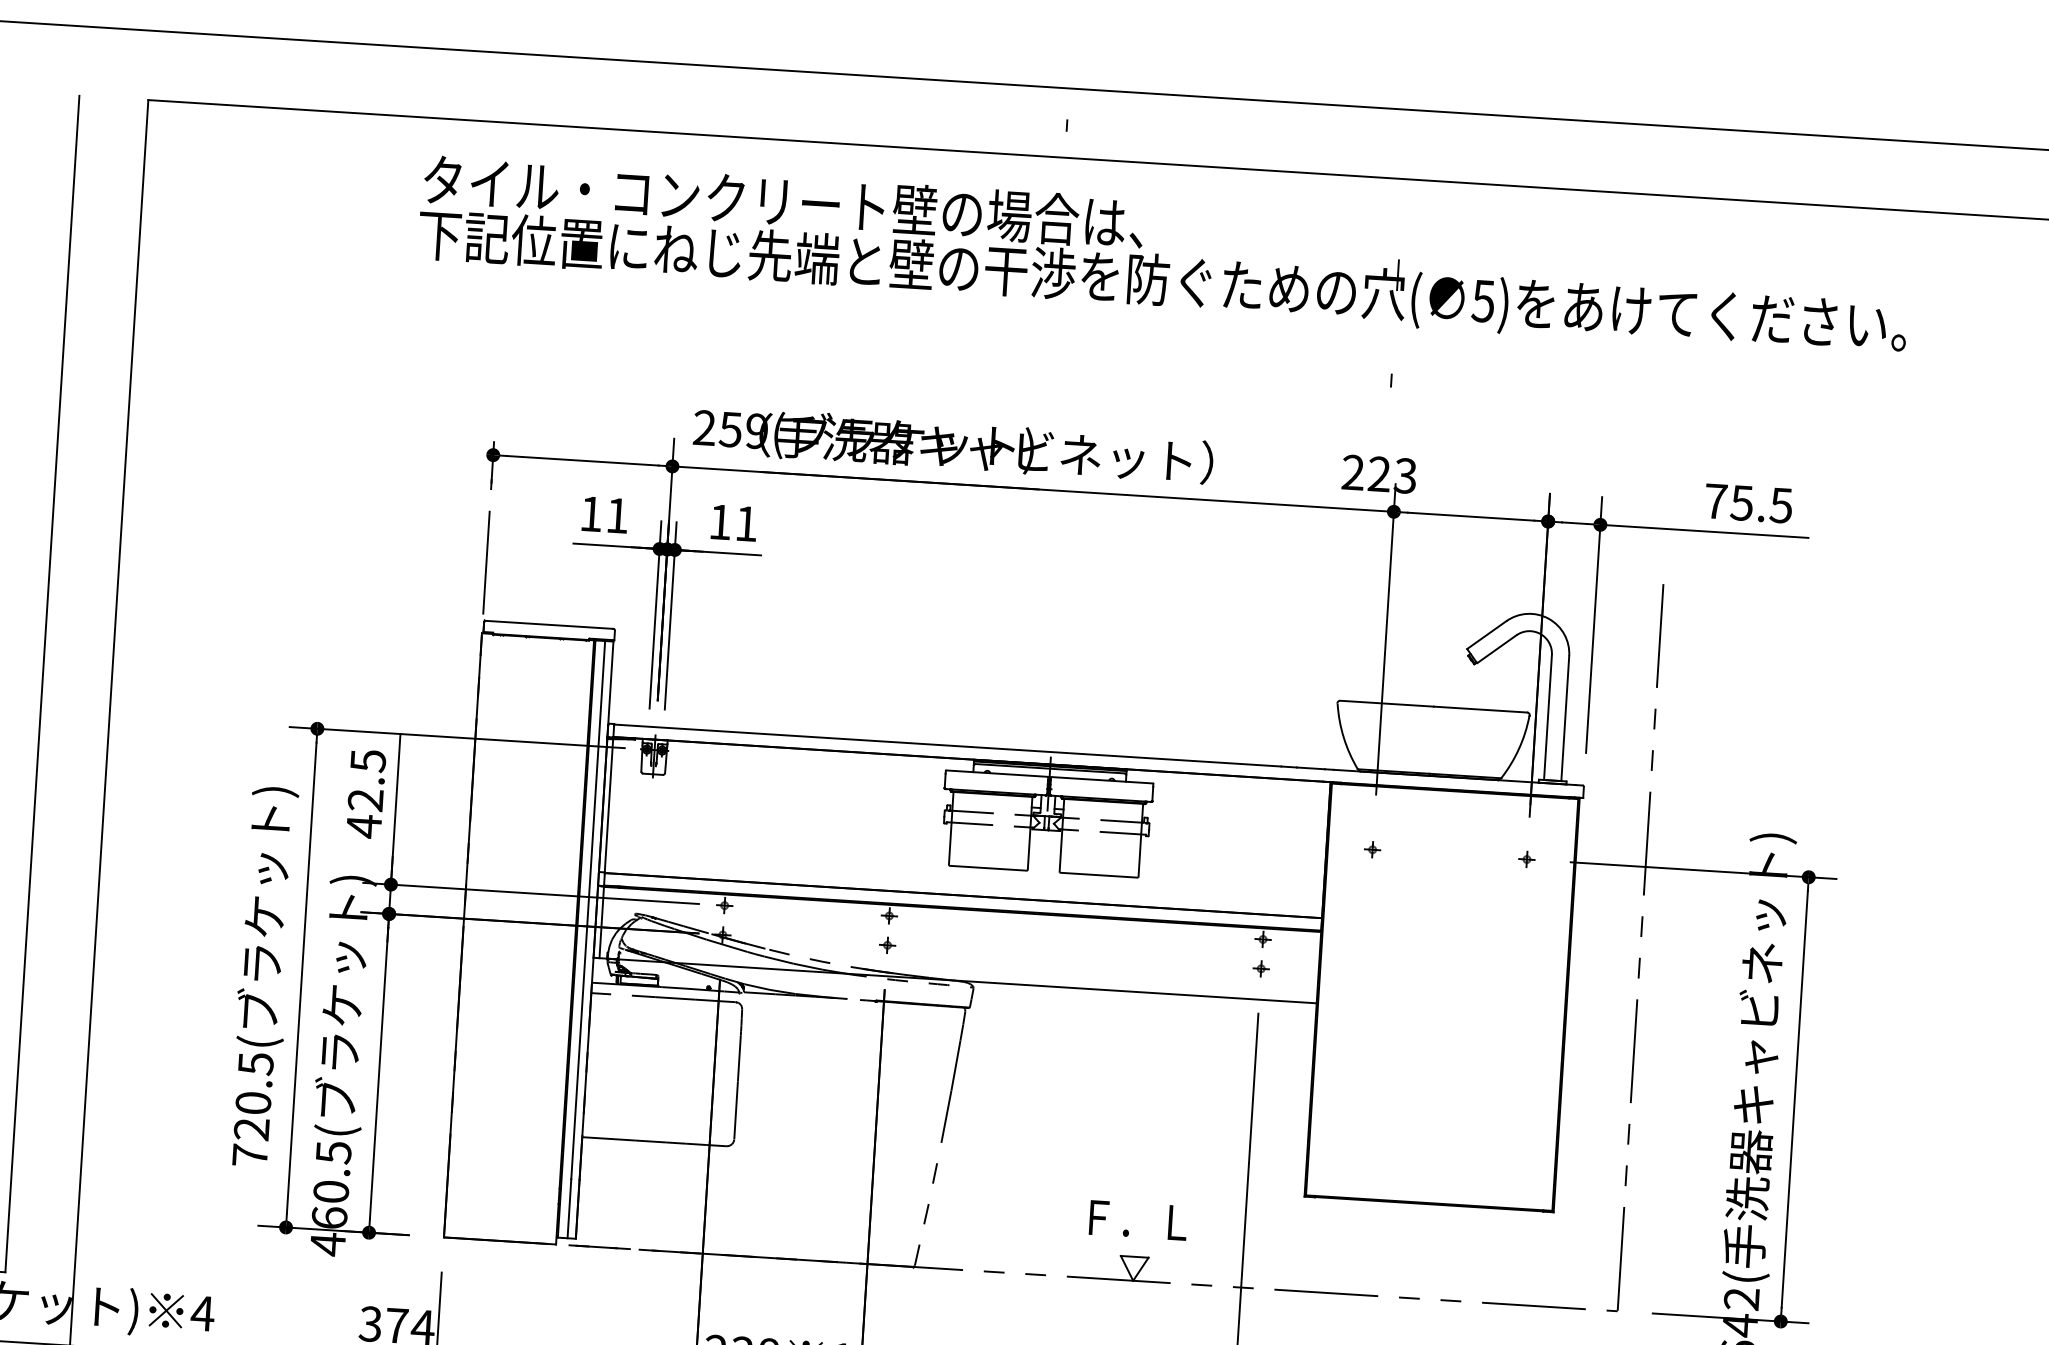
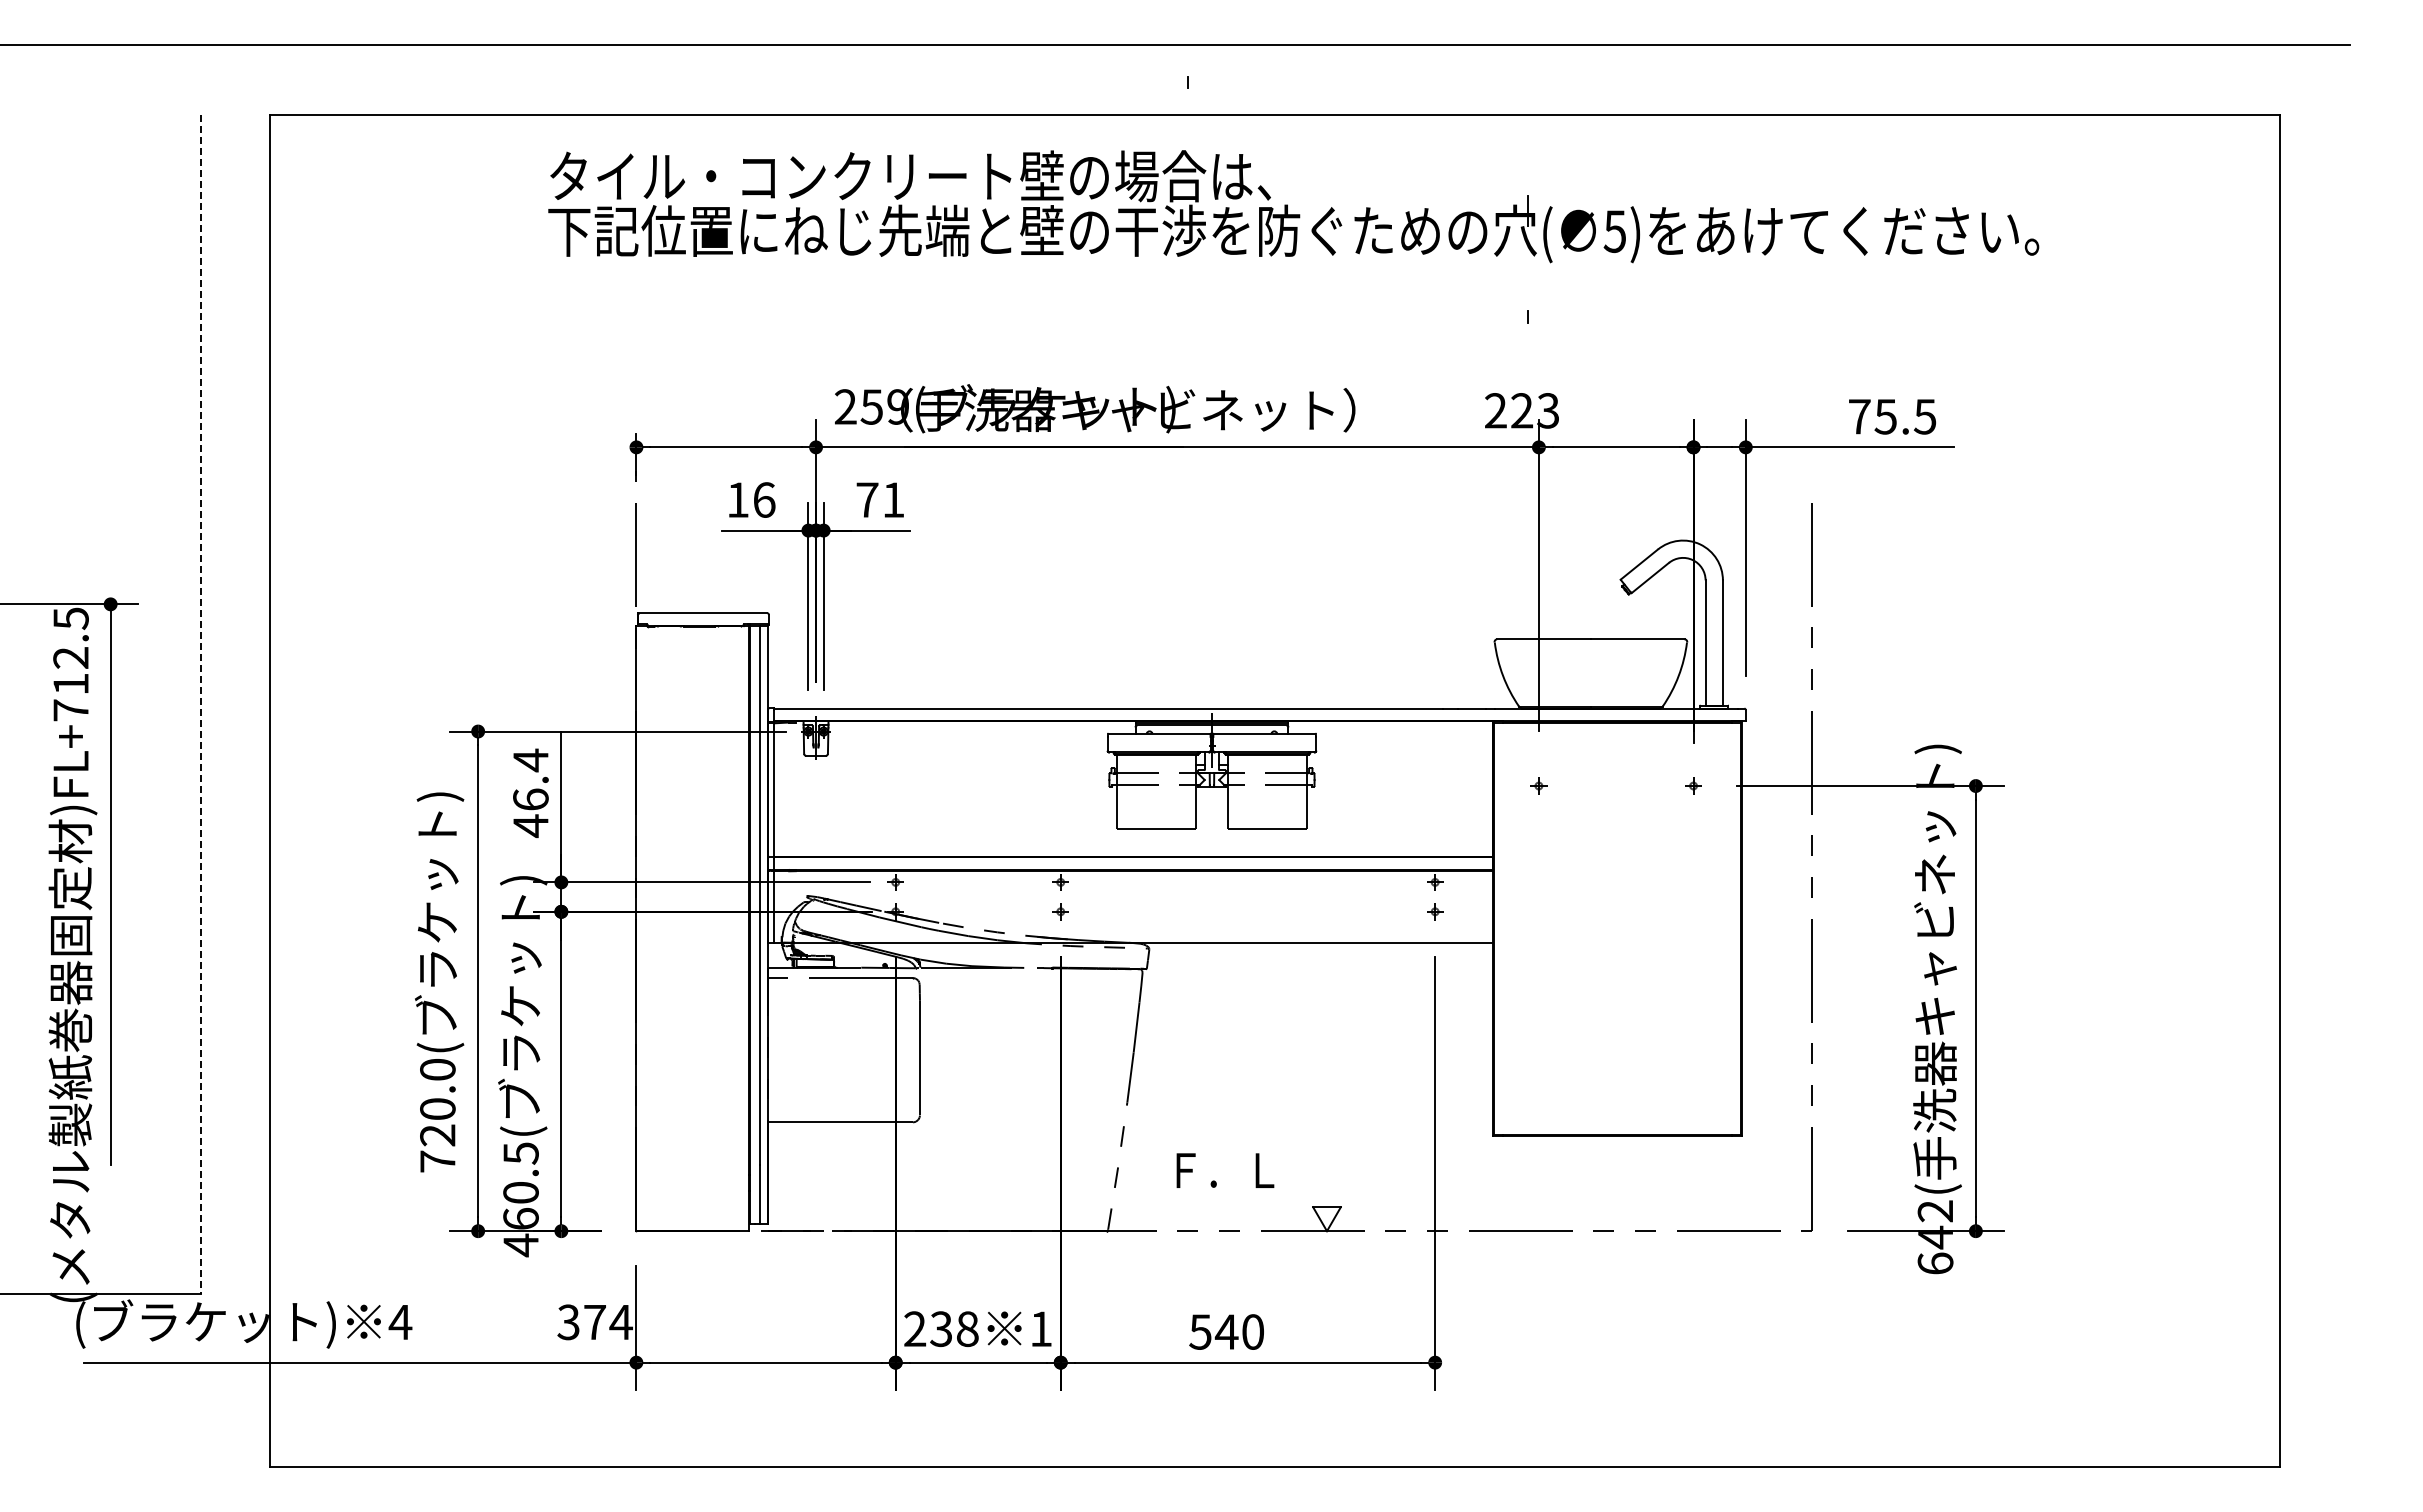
text: (617, 515) -> (764, 499), 11 -> 16
text: (720, 521) -> (867, 499), 11 -> 71
line: (41, 684) -> (200, 704), solid -> dashed
text: (366, 779) -> (530, 779), 42.5 -> 46.4
text: (255, 1064) -> (437, 1070), 720.5( -> 720.0(
text: (1138, 1220) -> (1225, 1170), moved

